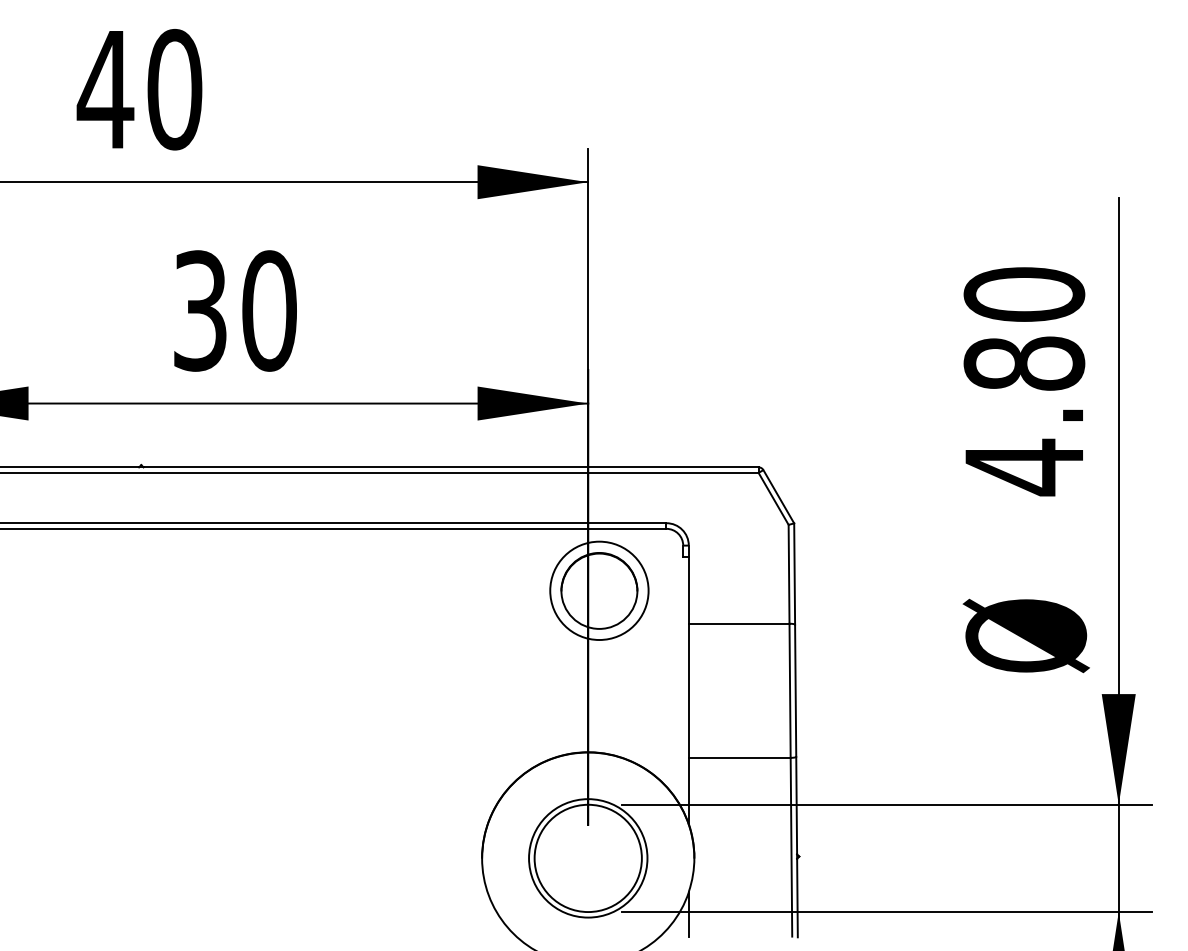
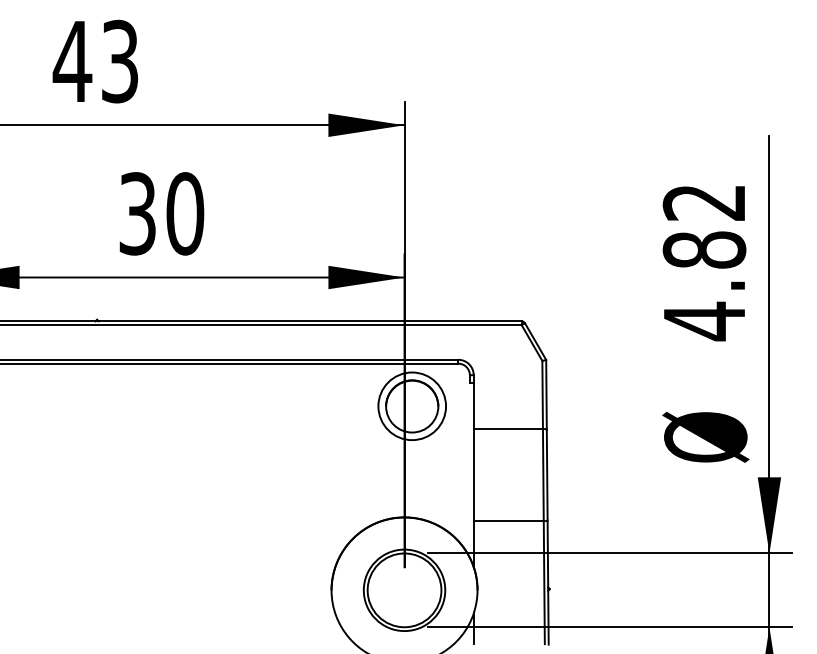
text: (175, 89) -> (120, 61), 40 -> 43
text: (1024, 294) -> (704, 202), 4.80 -> 4.82

